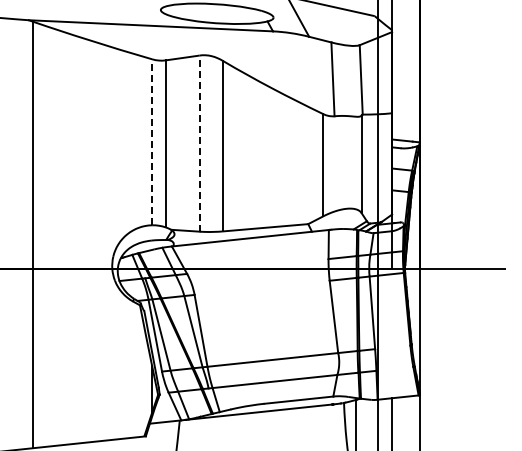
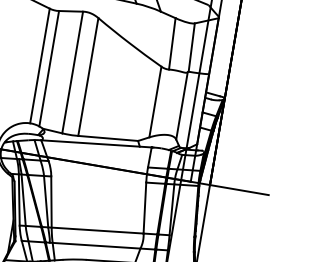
line: (152, 141) -> (40, 65), dashed -> solid
line: (199, 143) -> (72, 72), dashed -> solid

